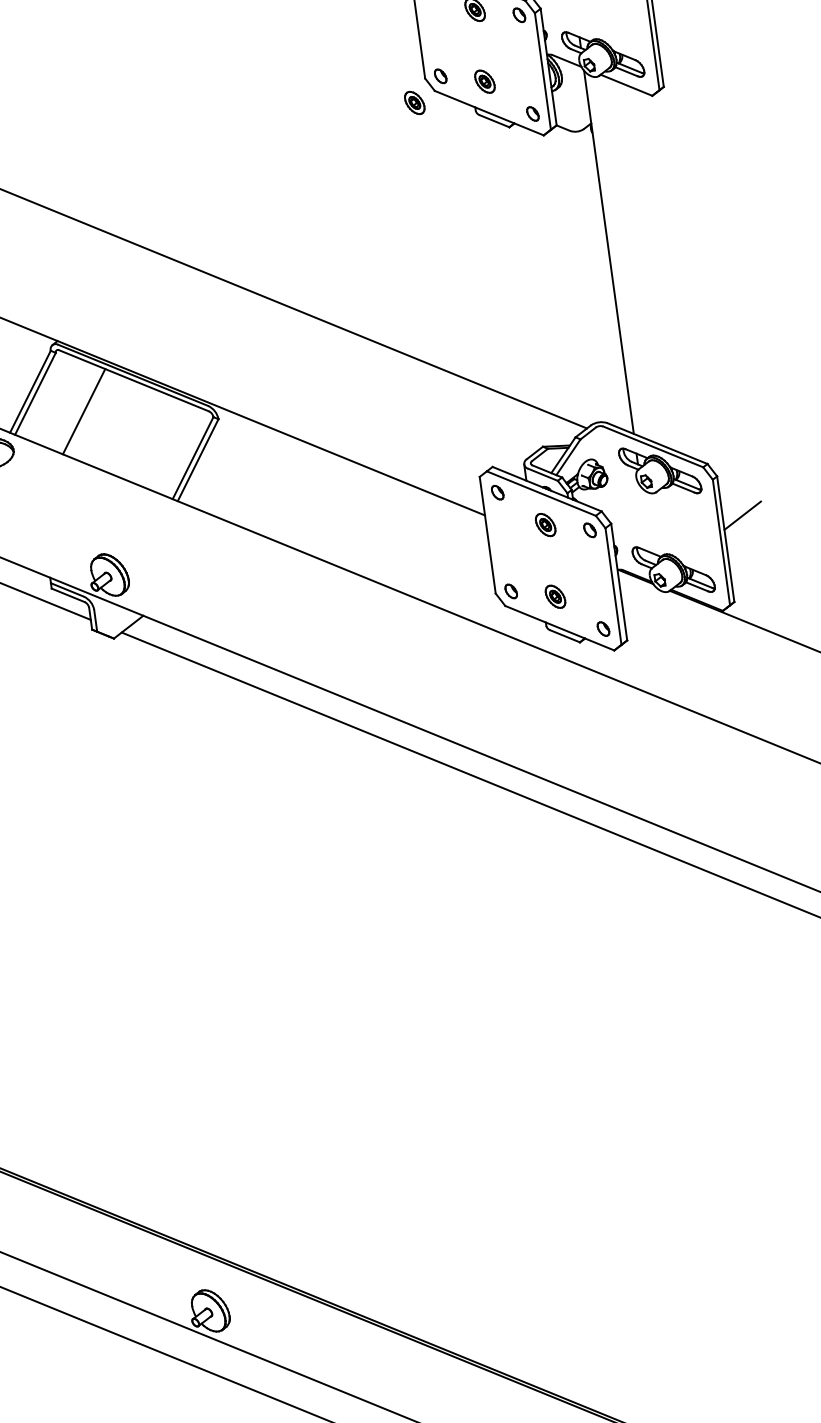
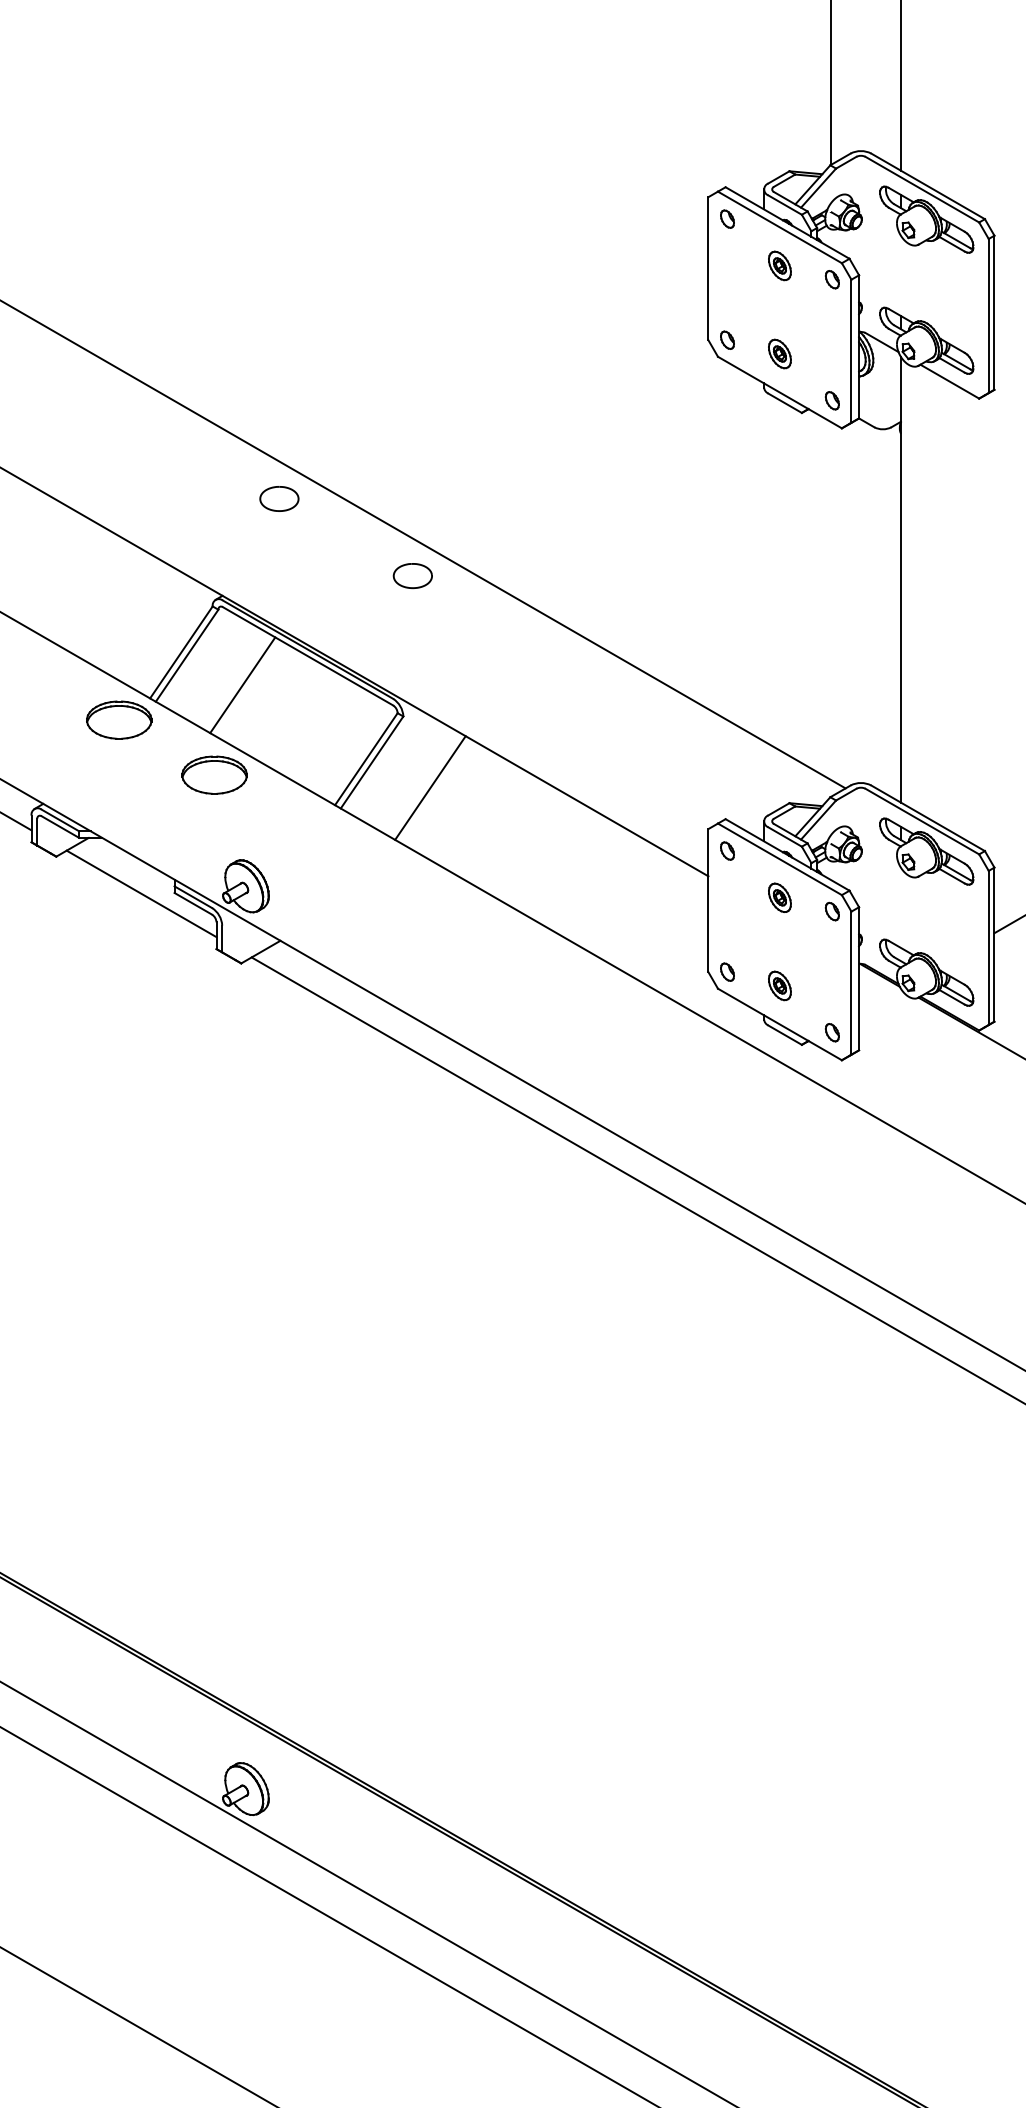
part: (414, 102) -> (691, 367), removed
part: (93, 255) -> (279, 498), added
part: (210, 304) -> (412, 576), added
line: (248, 474) -> (430, 787), added
part: (71, 487) -> (214, 774), added

